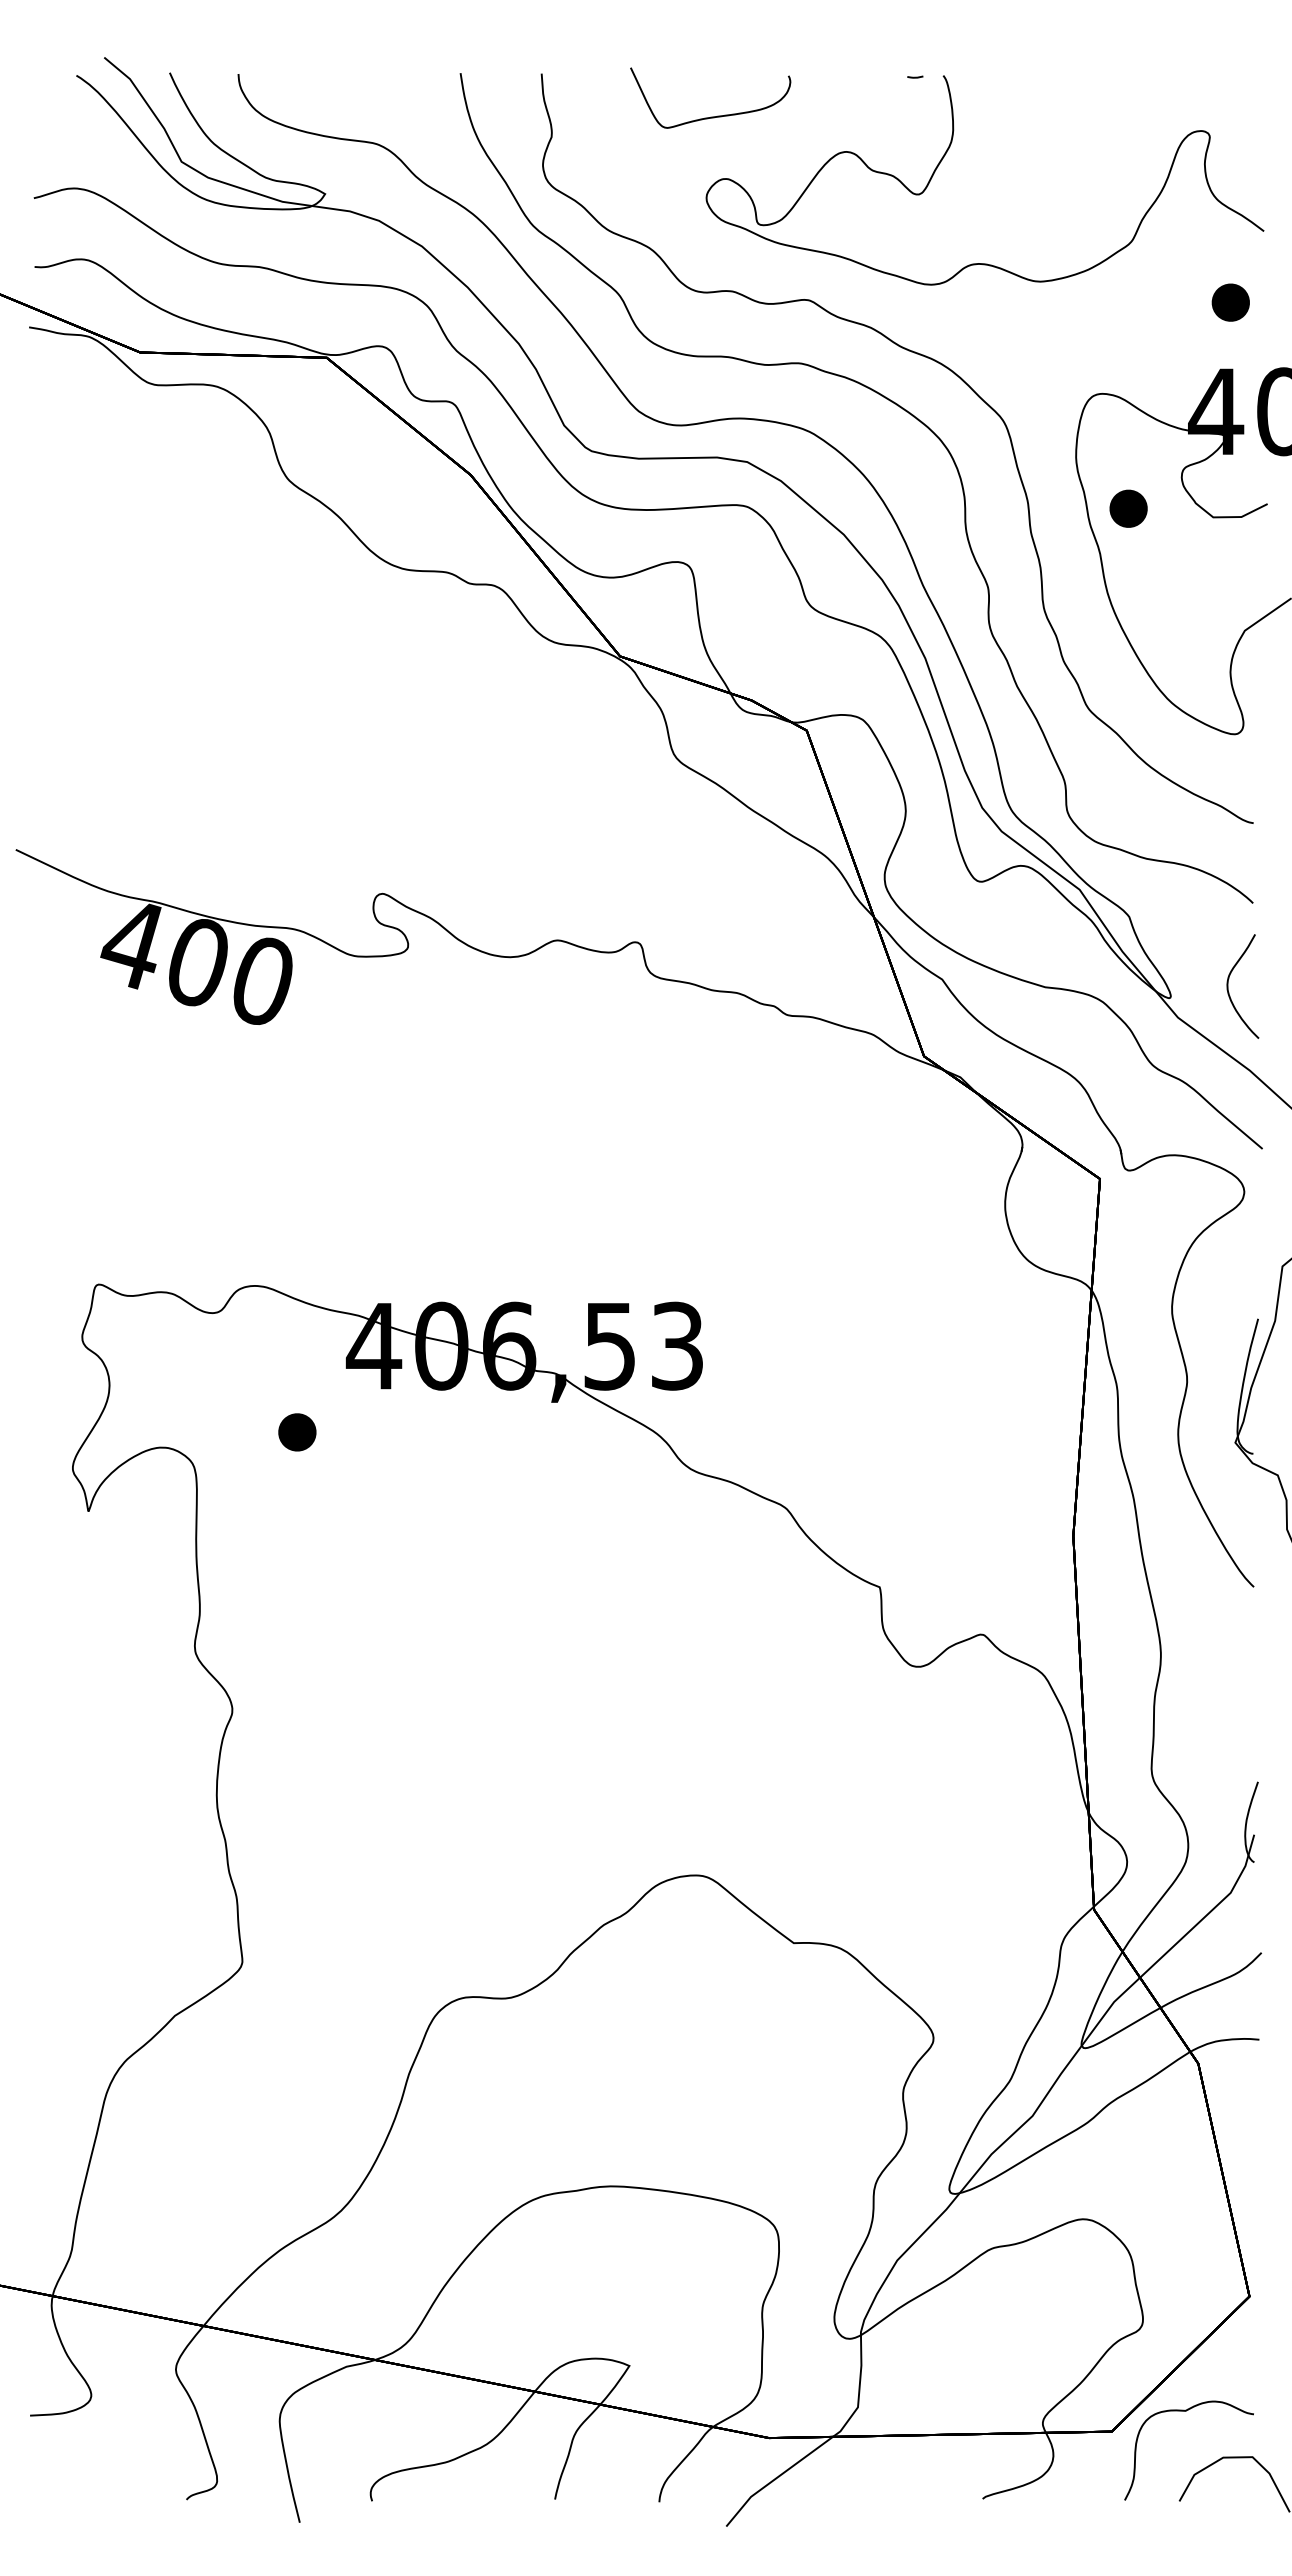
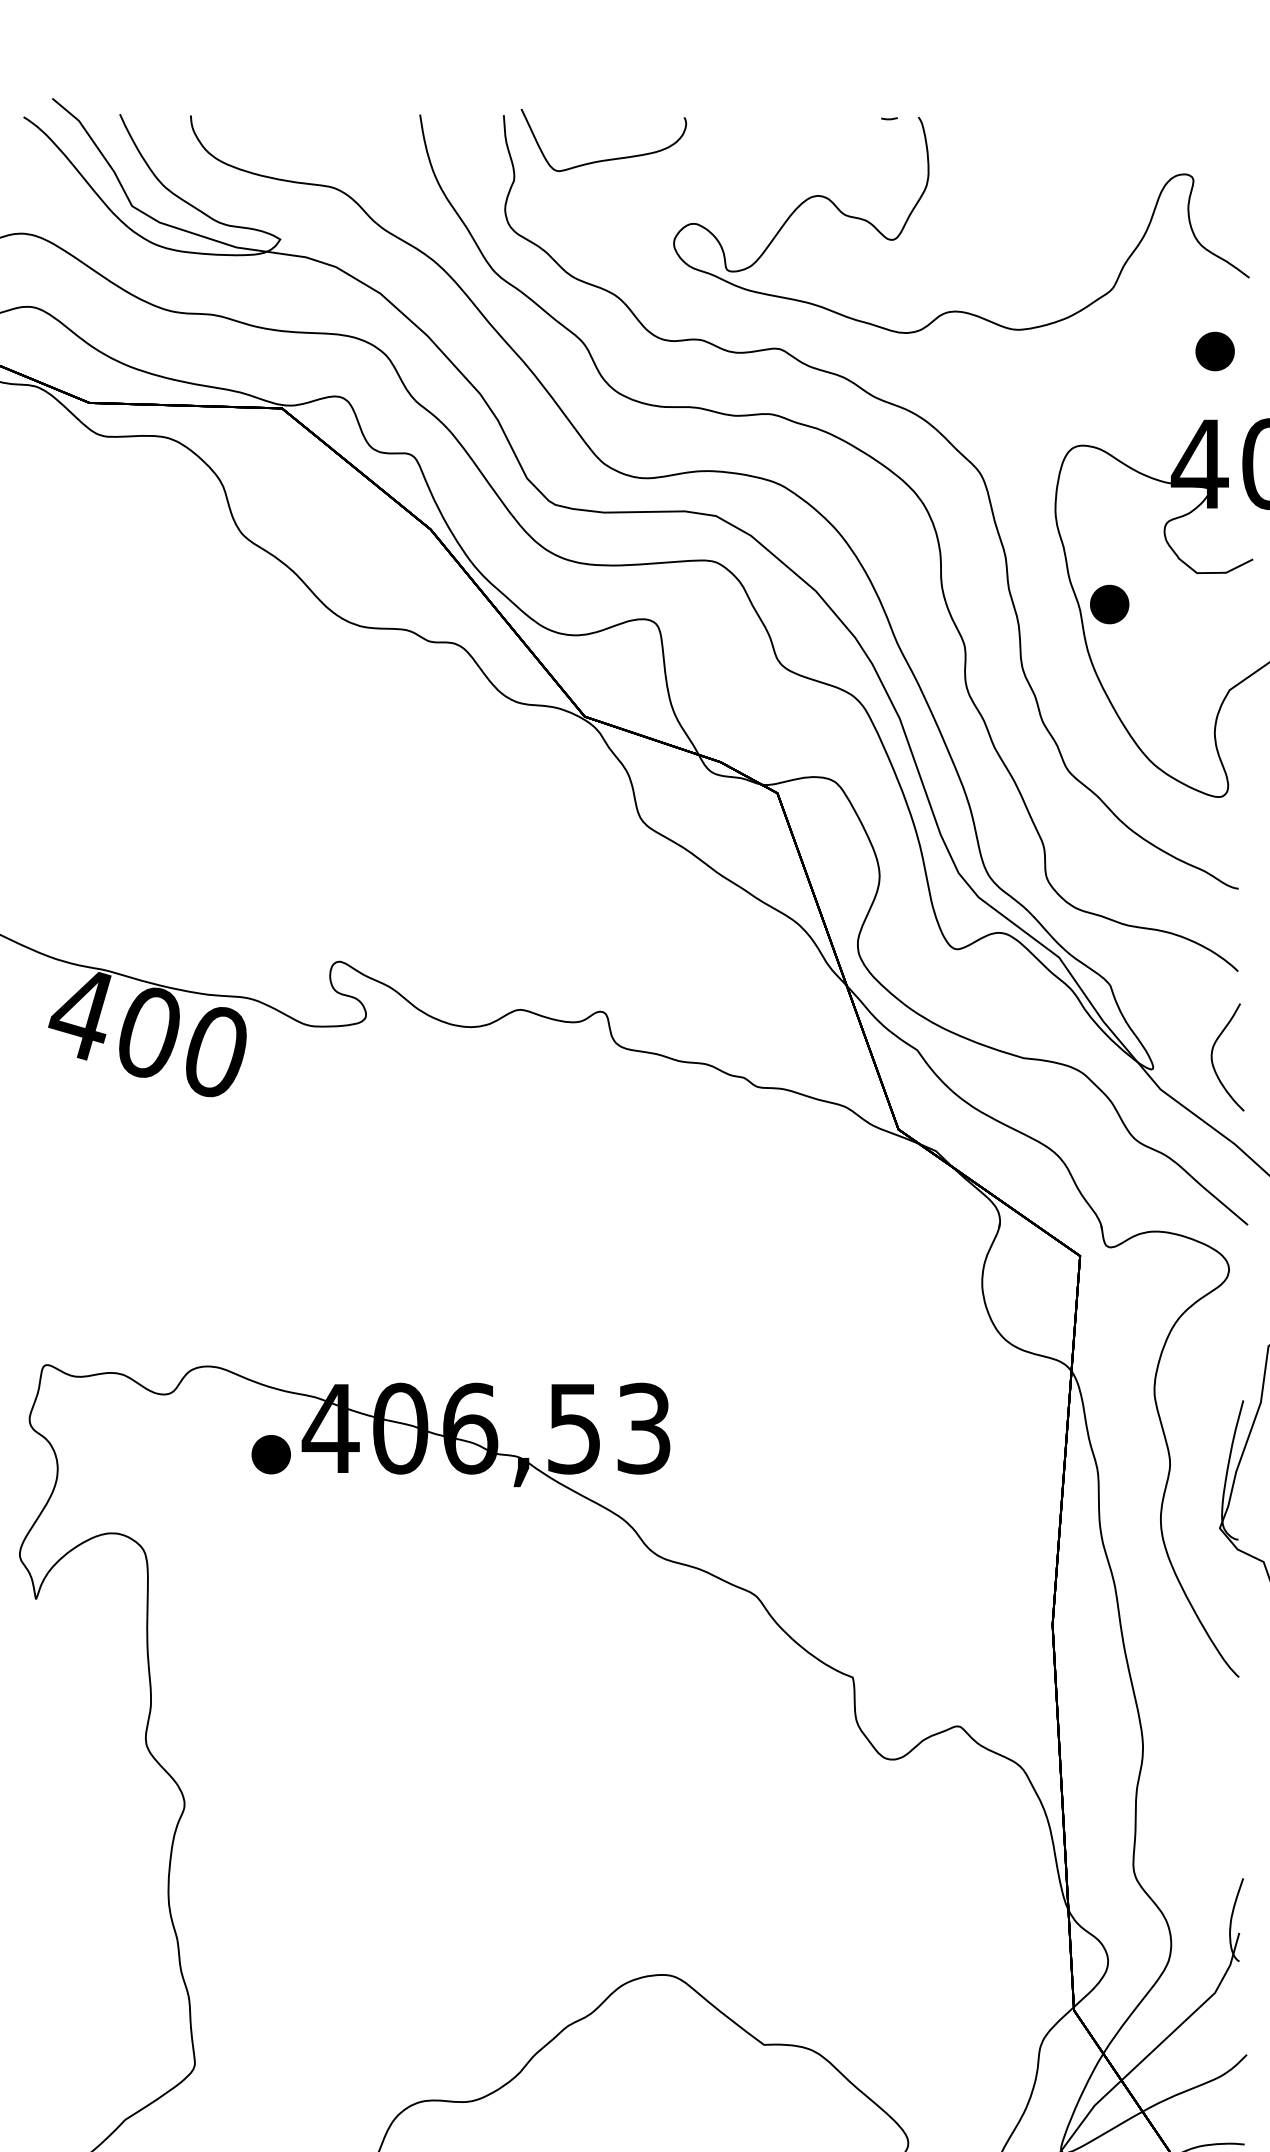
curve: (710, 116) -> (603, 159), moved
part: (1128, 508) -> (1109, 604), moved
part: (297, 1432) -> (271, 1454), moved

